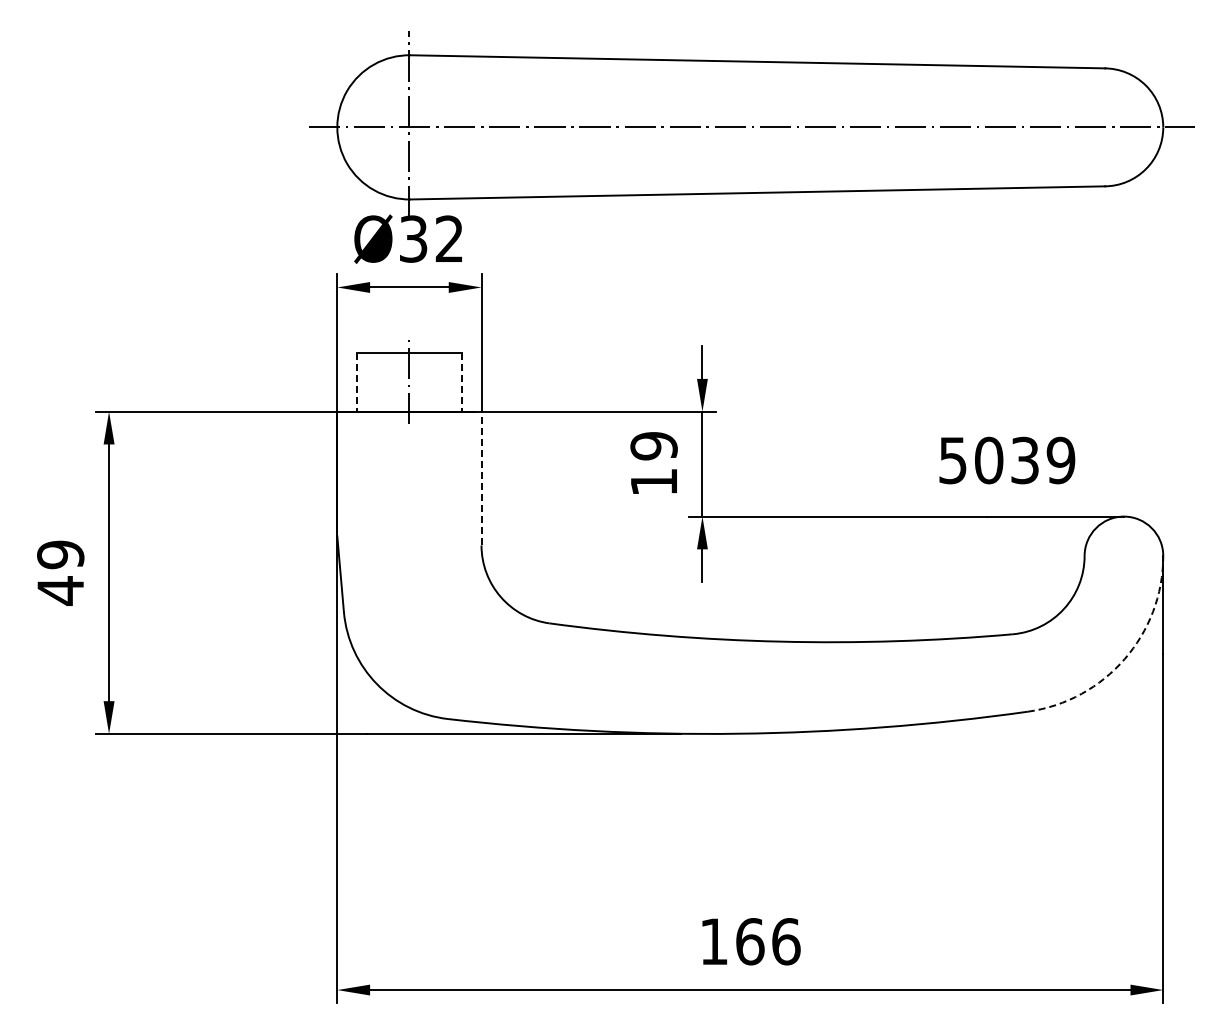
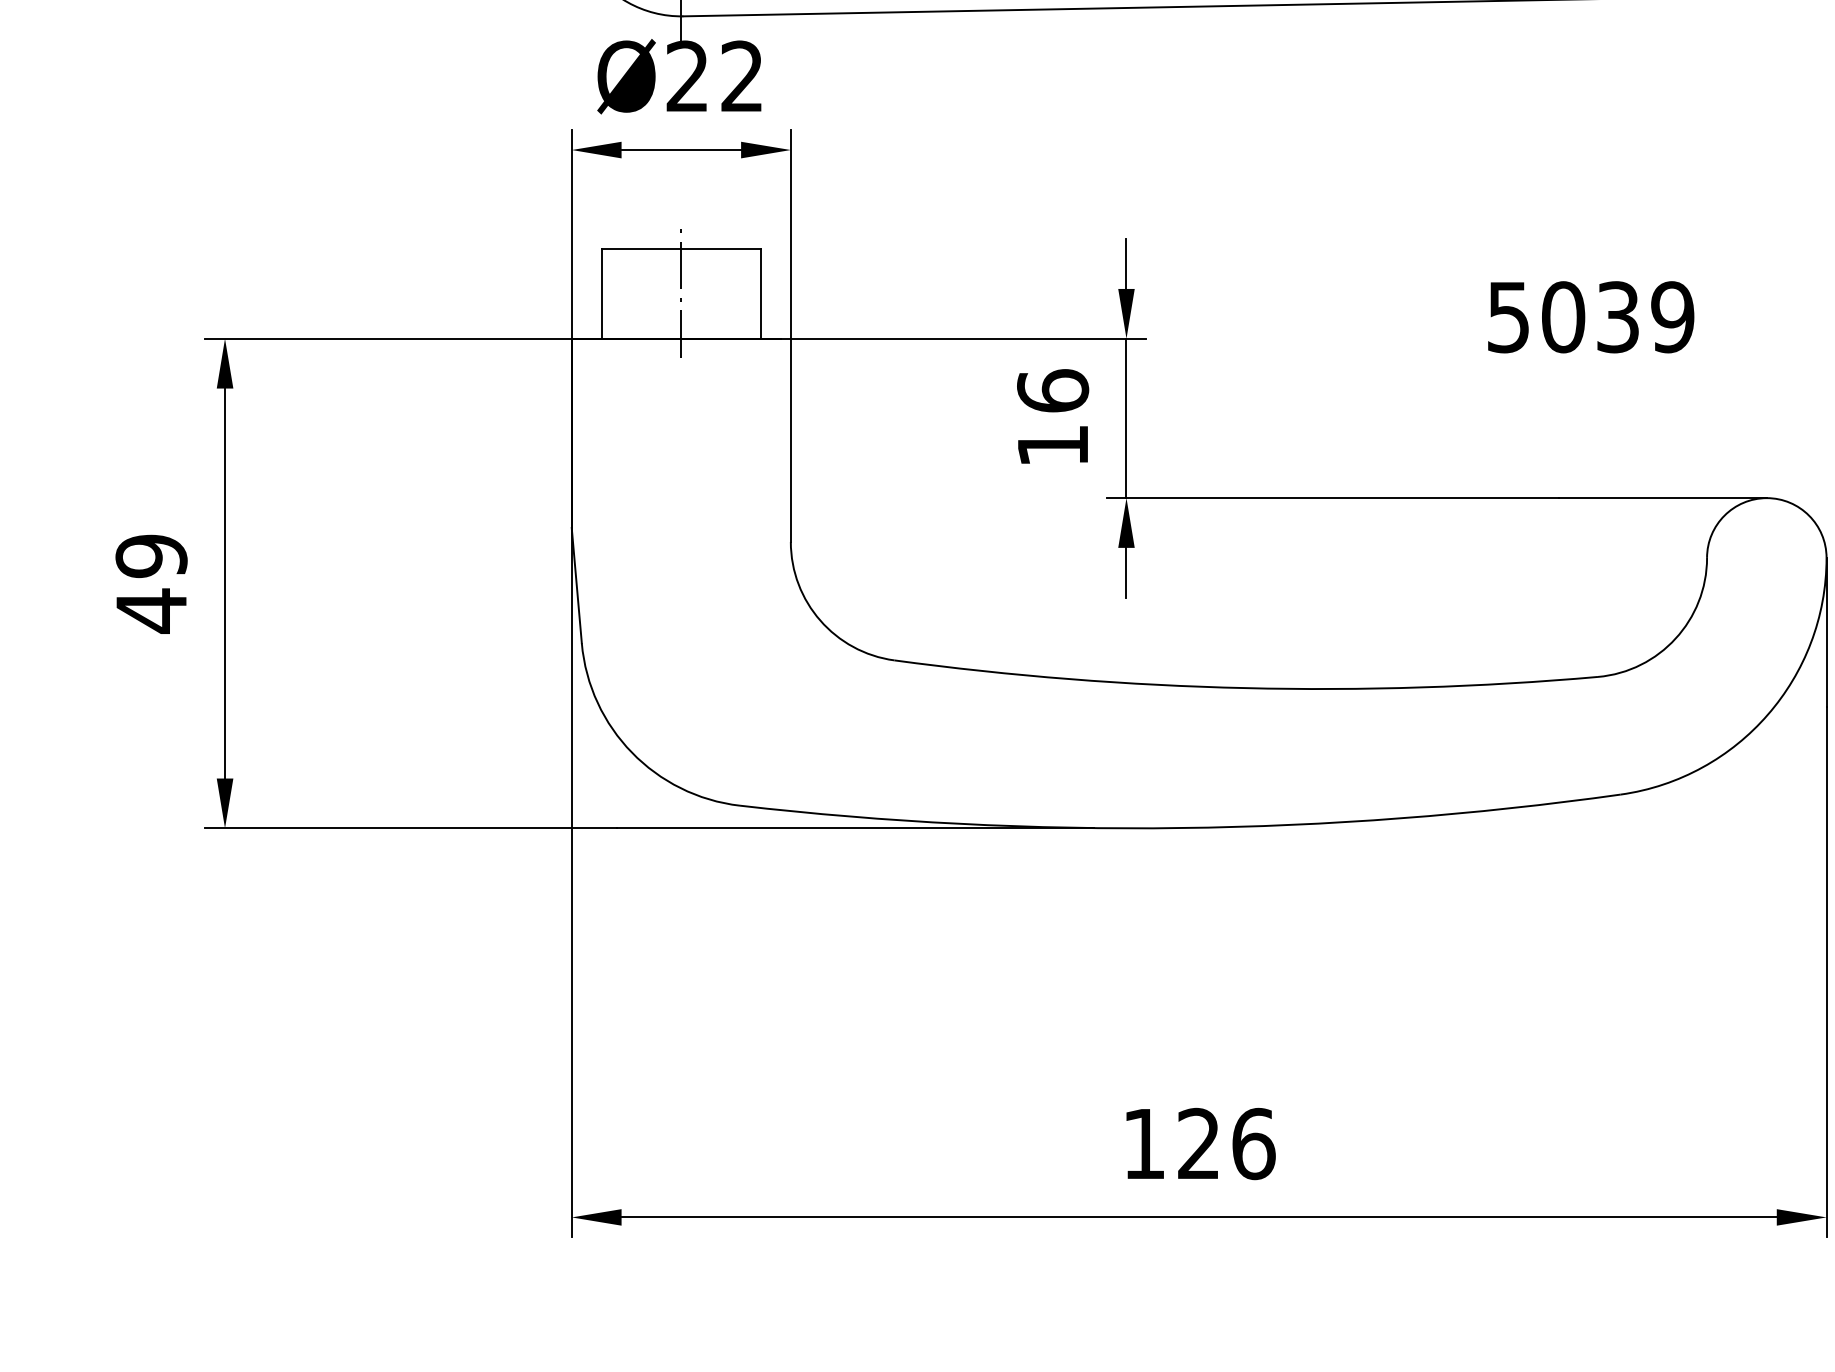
text: (413, 238) -> (687, 75), Ø32 -> Ø22
line: (356, 382) -> (600, 294), dashed -> solid
line: (461, 382) -> (760, 294), dashed -> solid
text: (653, 445) -> (1052, 390), 19 -> 16
text: (1007, 460) -> (1591, 317), moved
line: (481, 478) -> (790, 440), dashed -> solid
arc: (1124, 659) -> (1767, 715), dashed -> solid
text: (750, 941) -> (1199, 1143), 166 -> 126

